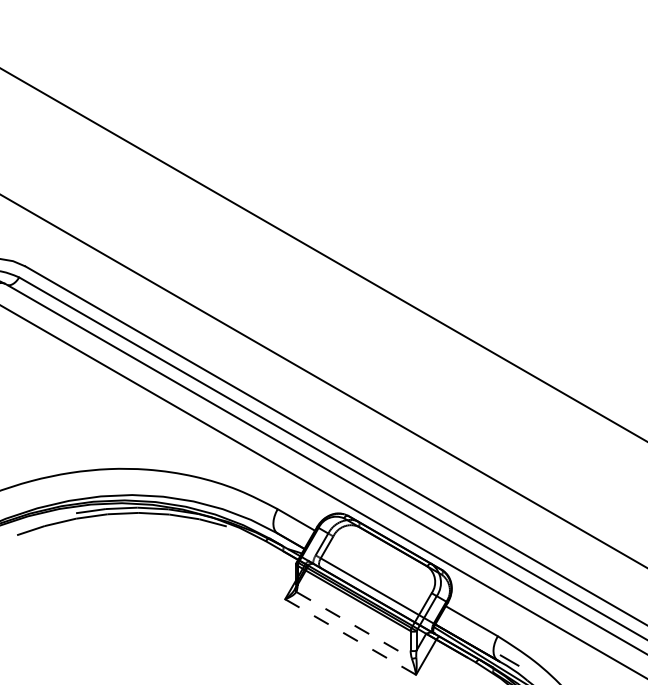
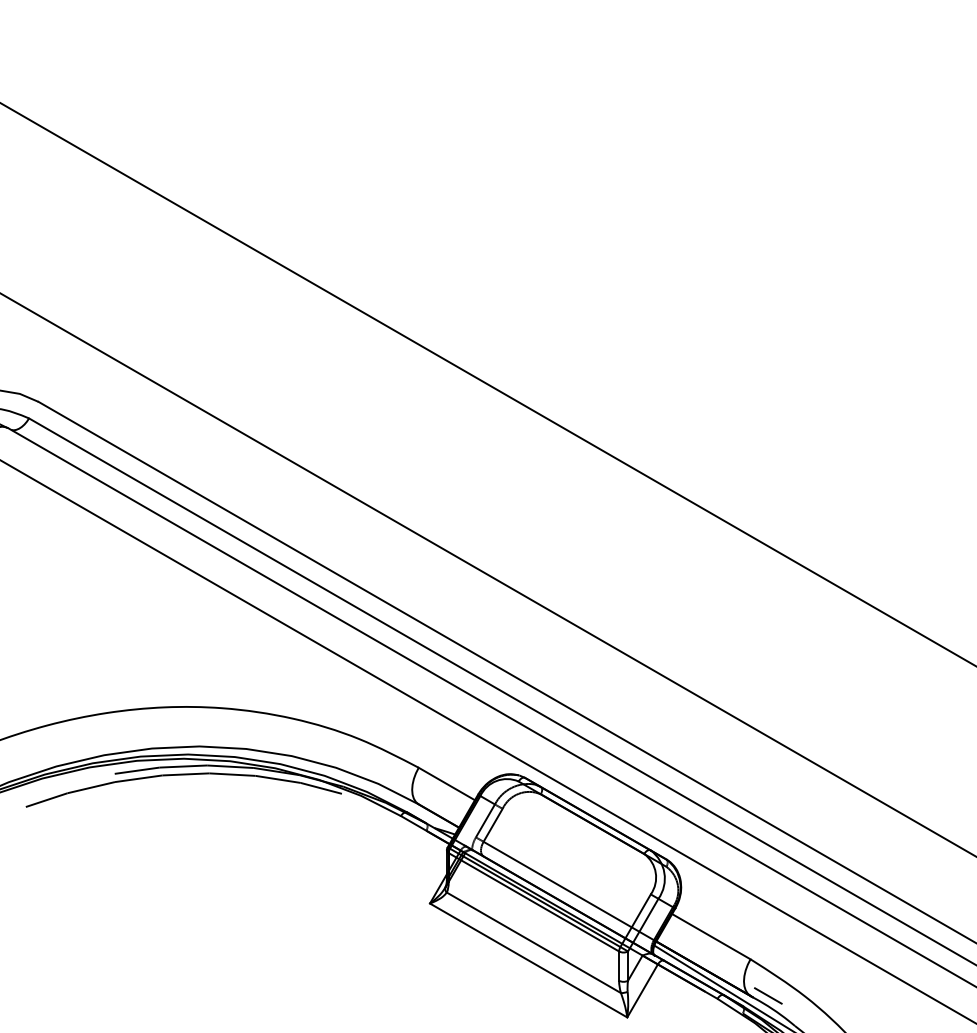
line: (354, 625) -> (534, 943), dashed -> solid
line: (350, 637) -> (528, 961), dashed -> solid

